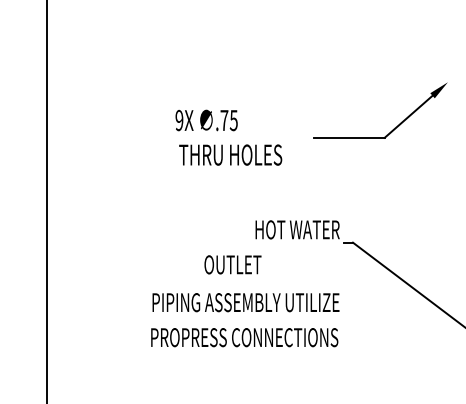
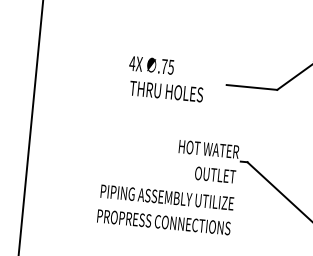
text: (179, 120) -> (132, 63), 9X -> 4X
text: (232, 264) -> (215, 174), moved

